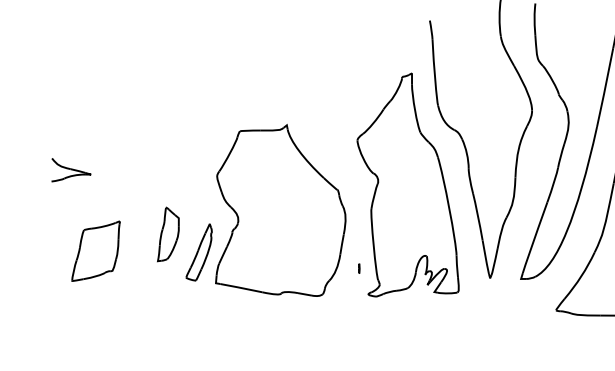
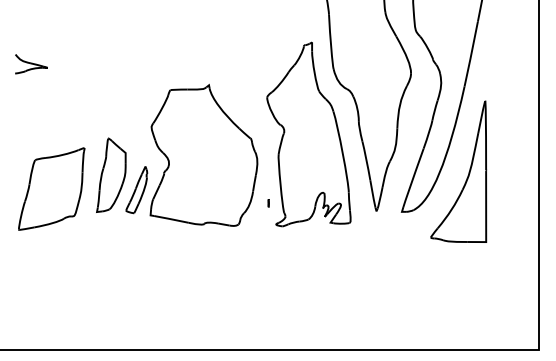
part: (71, 170) -> (31, 64), moved
part: (168, 233) -> (111, 174), size x1.67
part: (95, 250) -> (51, 188), size x1.67

